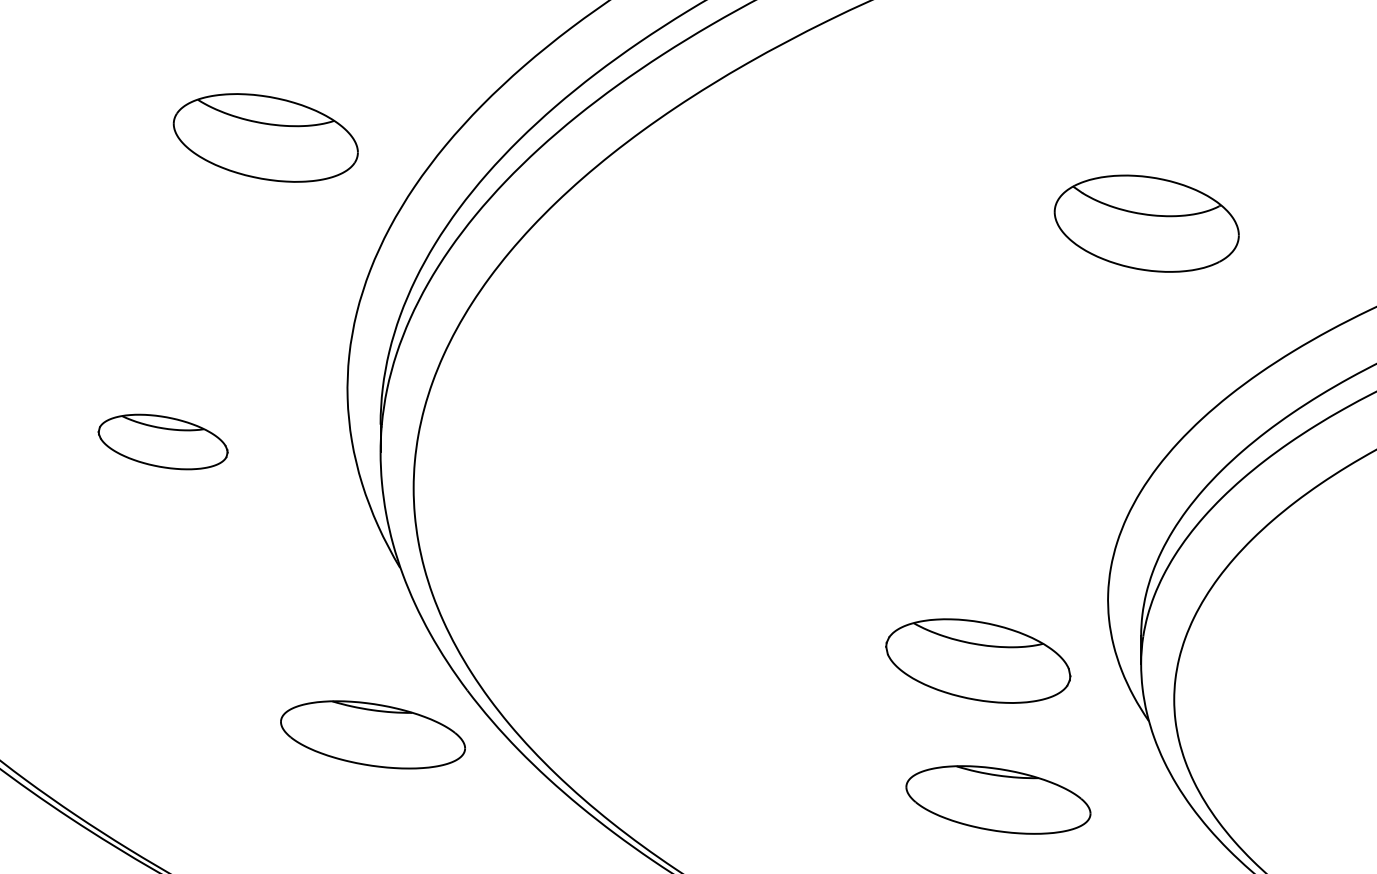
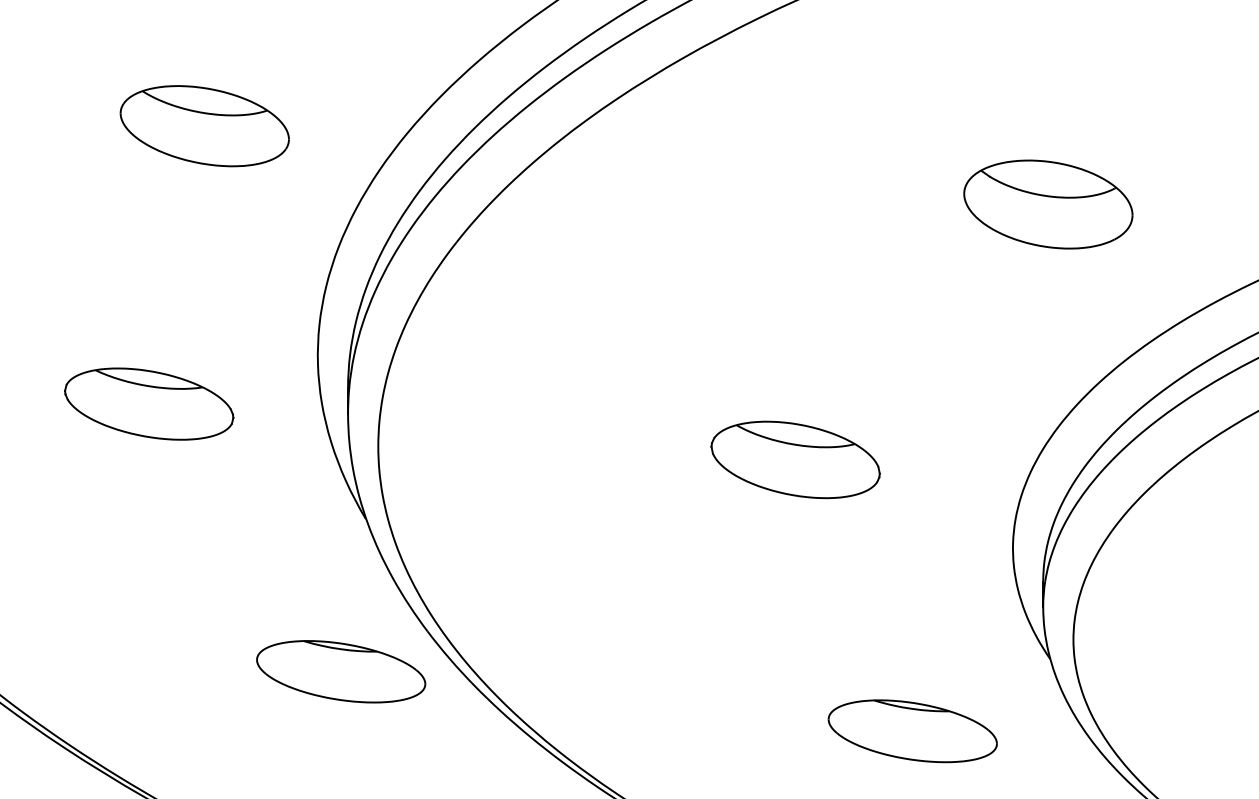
part: (265, 137) -> (204, 125), moved
part: (163, 441) -> (149, 403), size x1.43
part: (978, 660) -> (795, 459), moved

